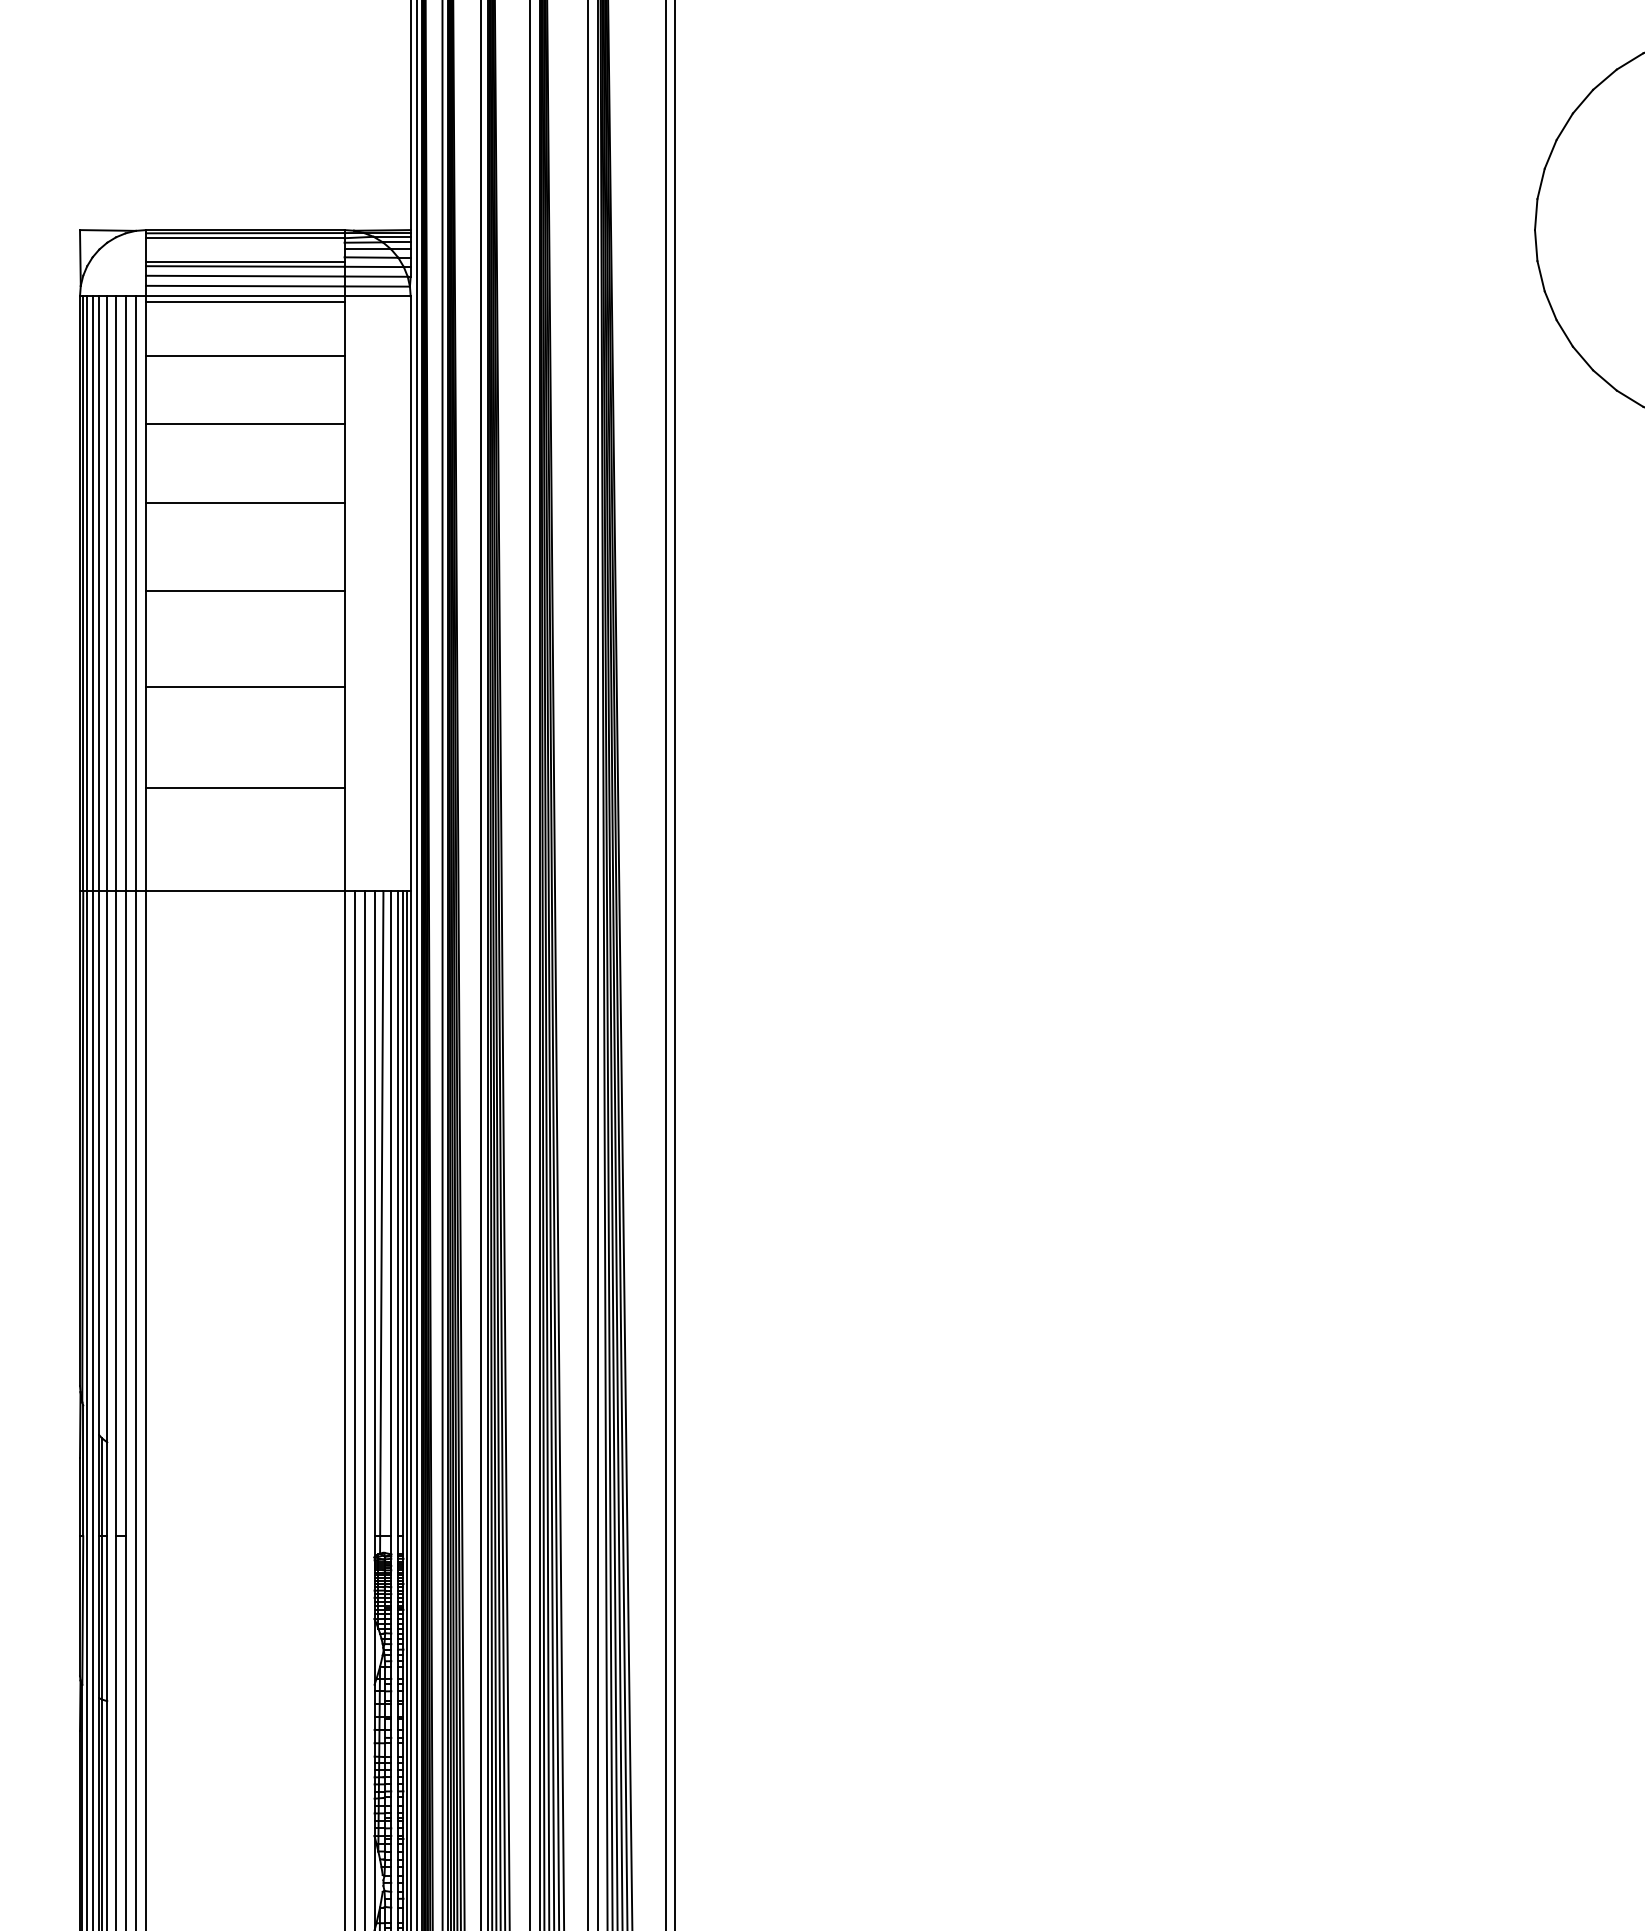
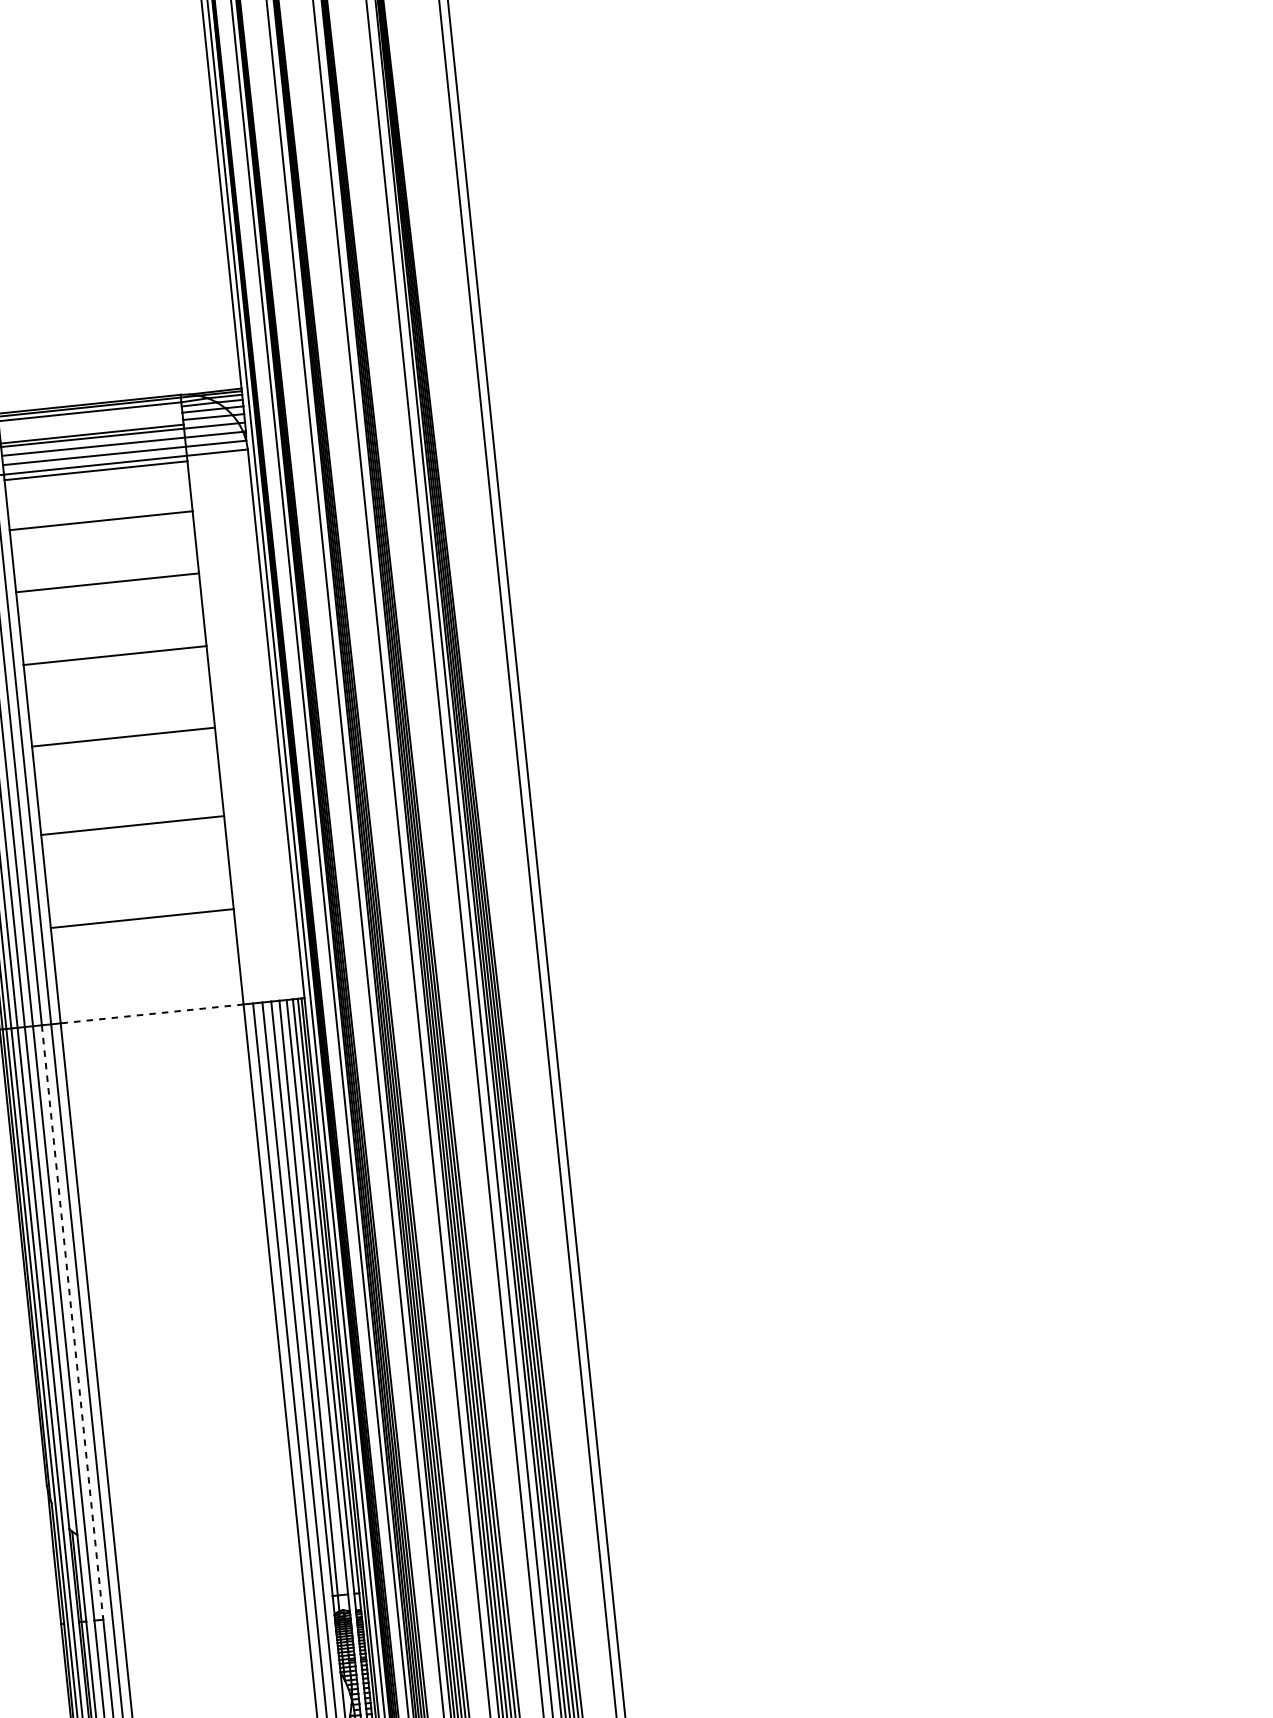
line: (244, 891) -> (151, 1014), solid -> dashed
line: (125, 1214) -> (72, 1323), solid -> dashed

